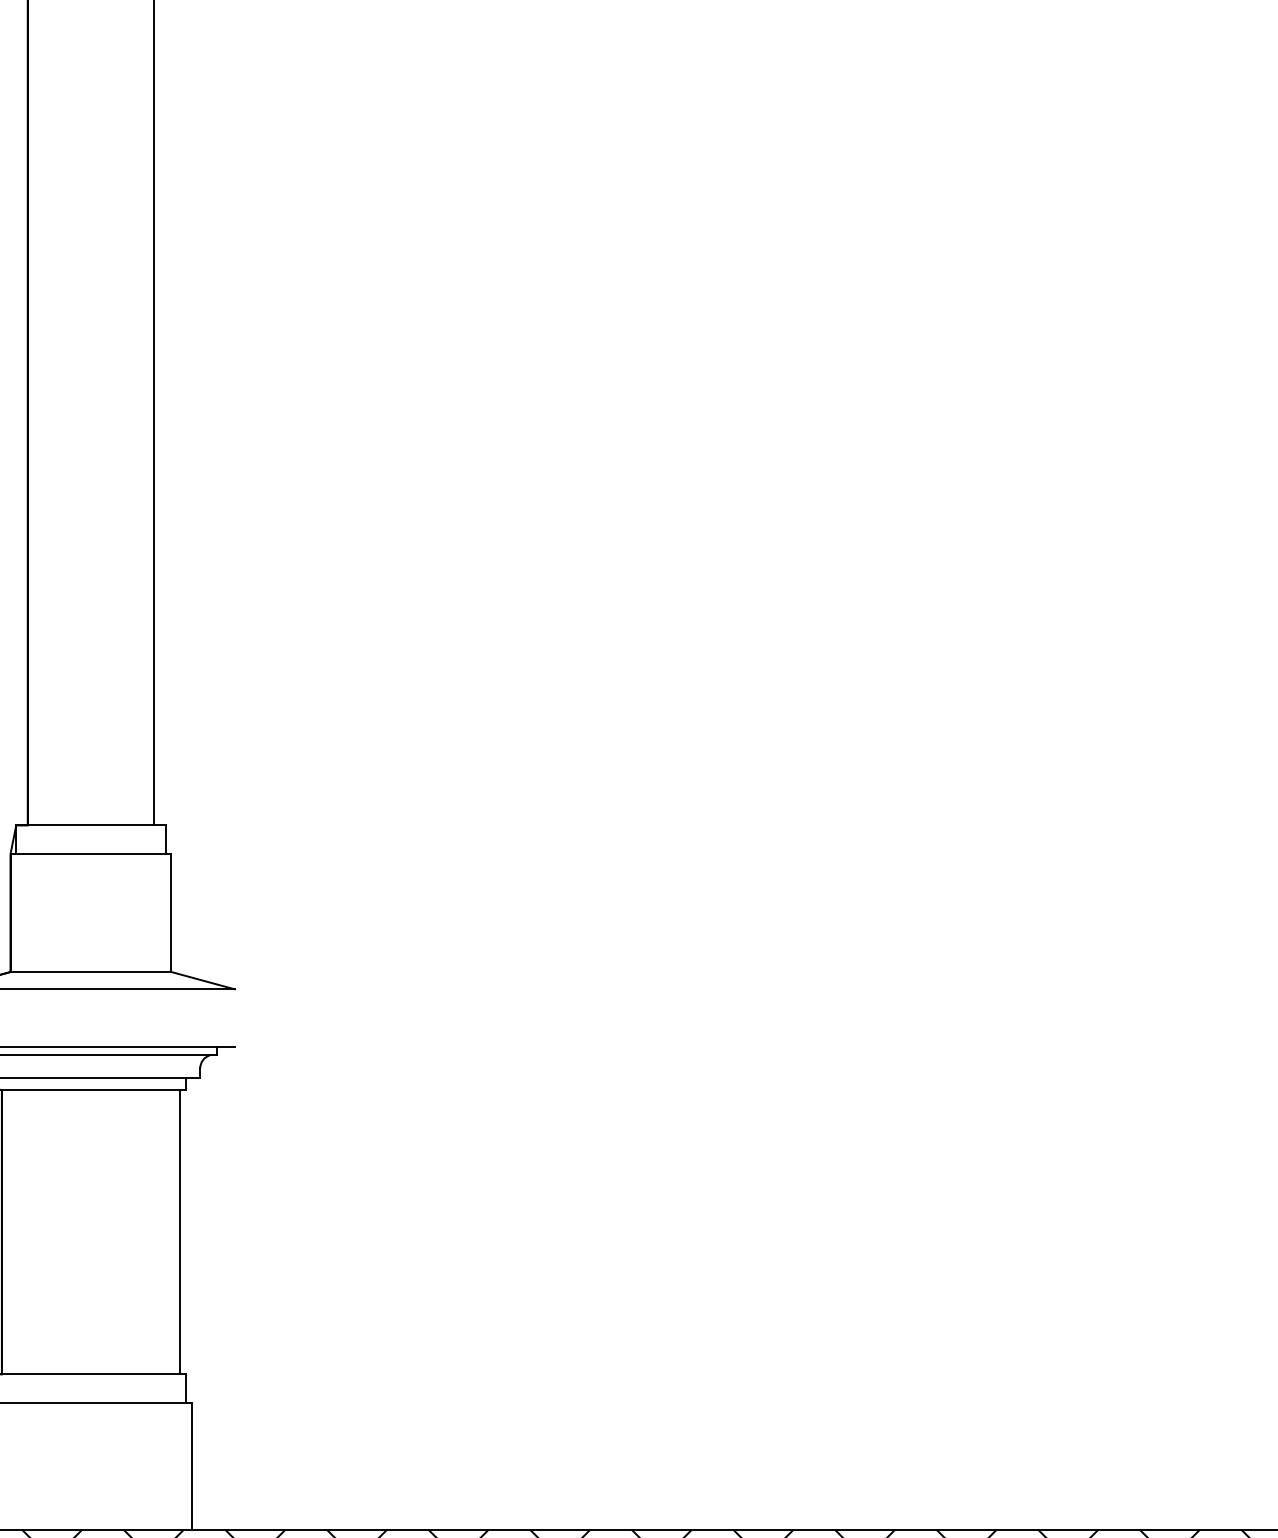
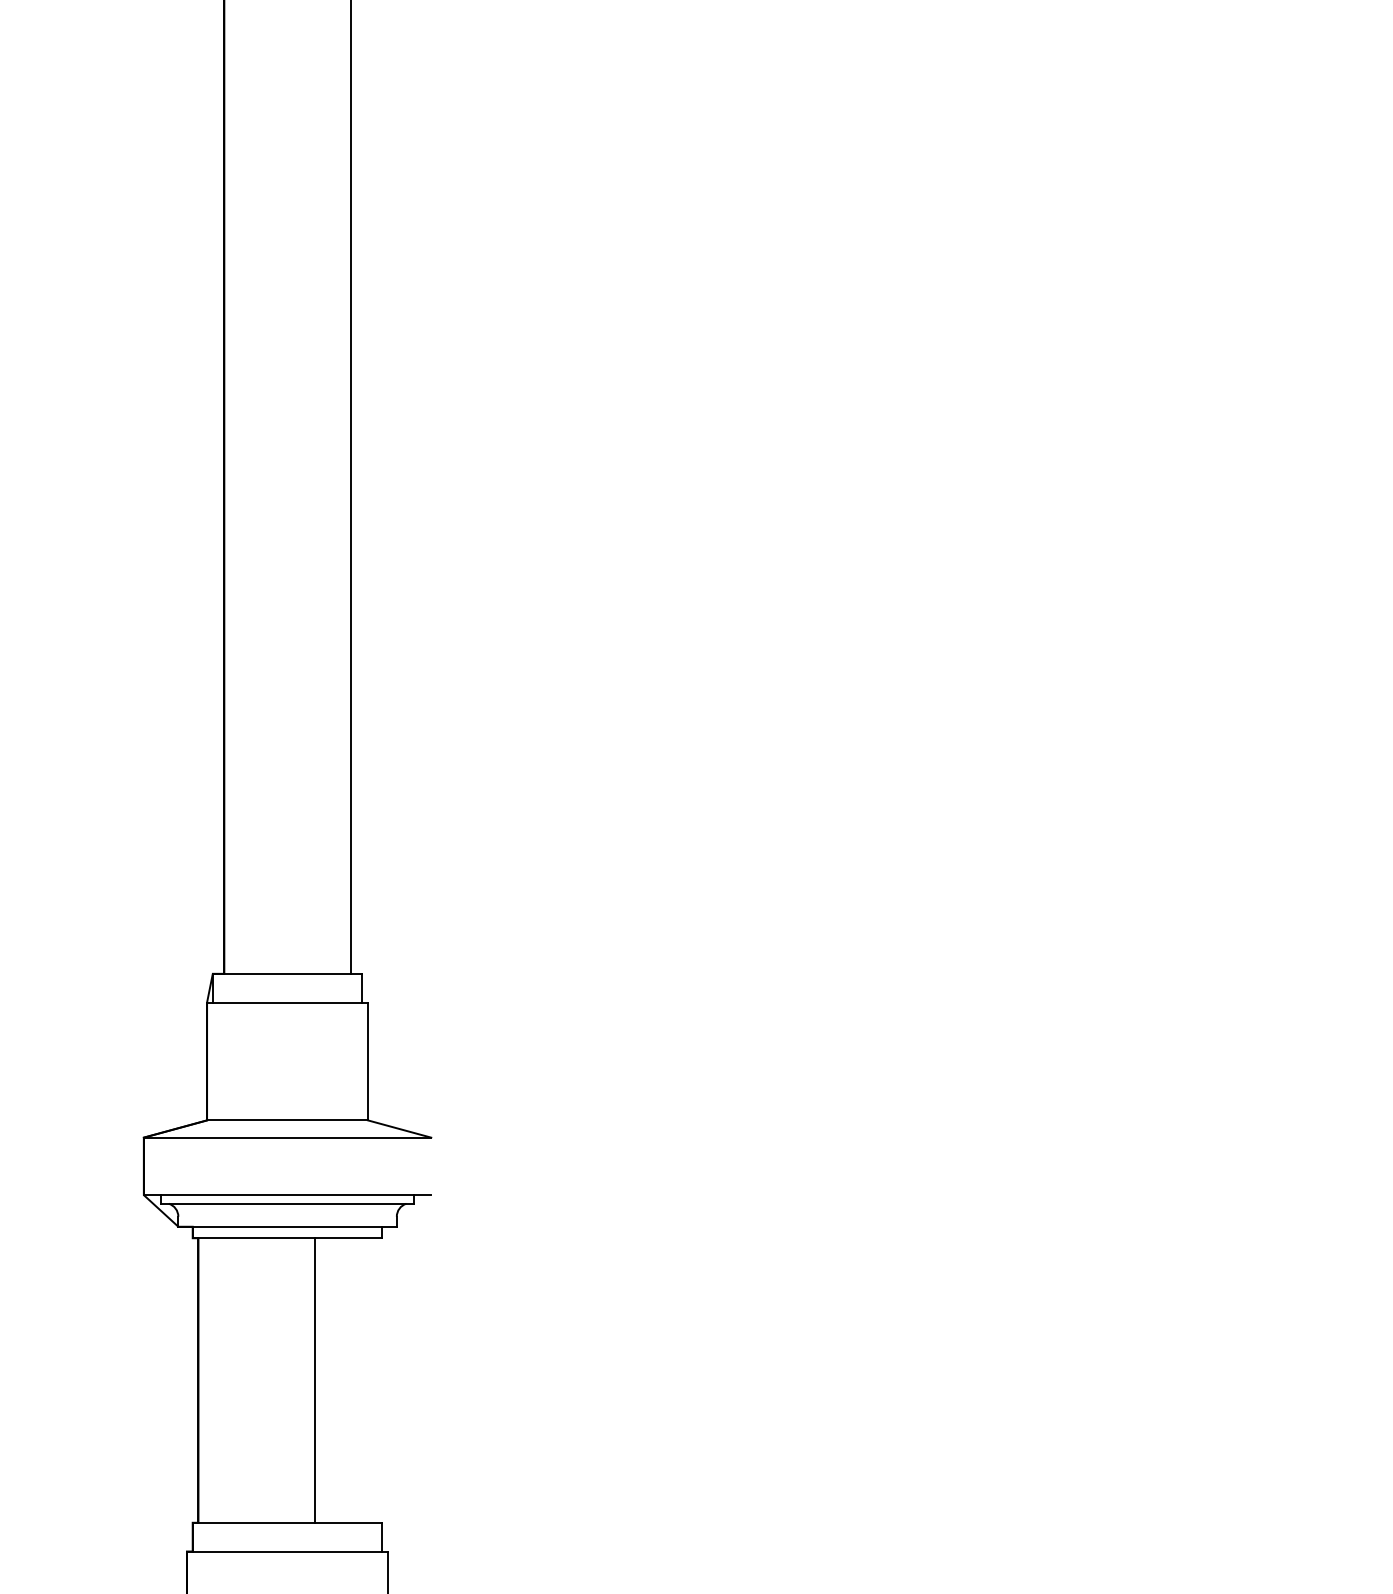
line: (179, 1232) -> (314, 1380), moved

